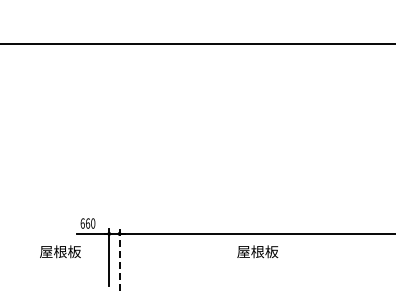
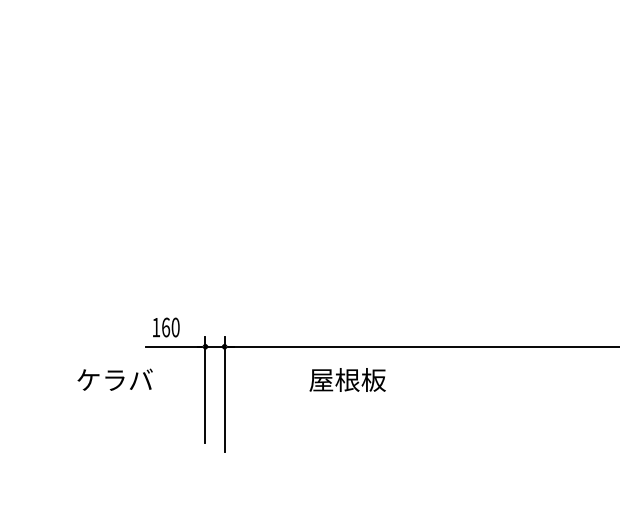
text: (82, 223) -> (155, 327), 660 -> 160
text: (60, 251) -> (114, 379), 屋根板 -> ケラバ
text: (257, 251) -> (347, 379), moved
line: (119, 259) -> (224, 394), dashed -> solid

